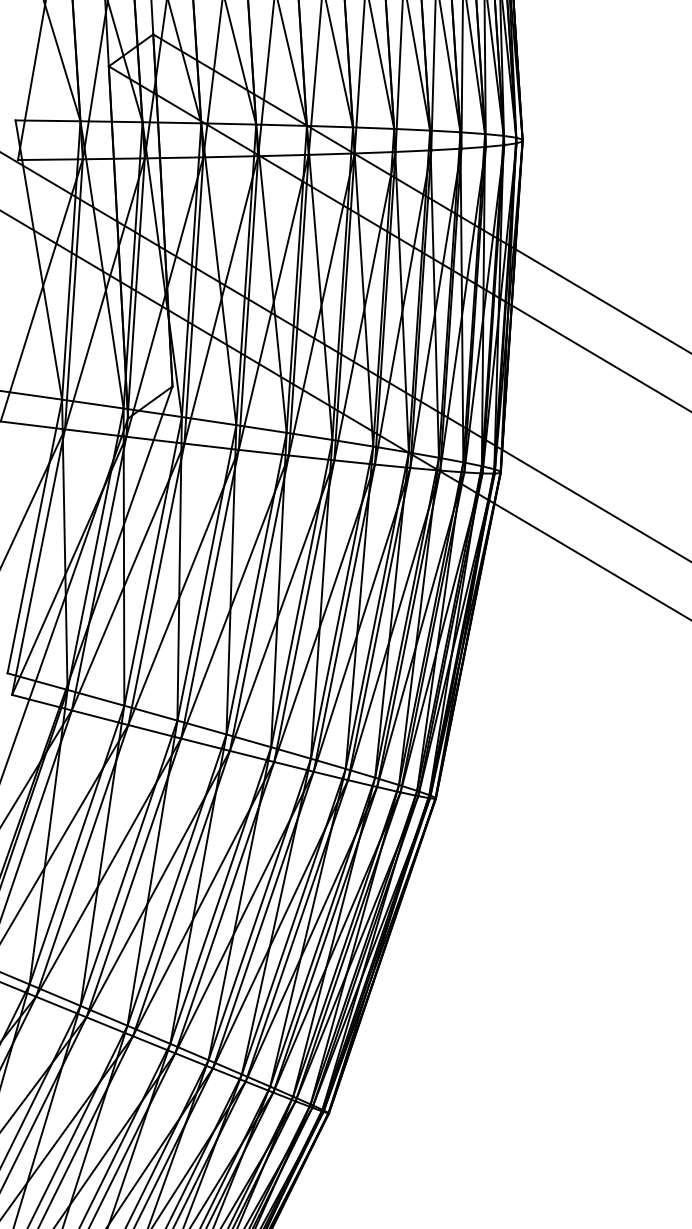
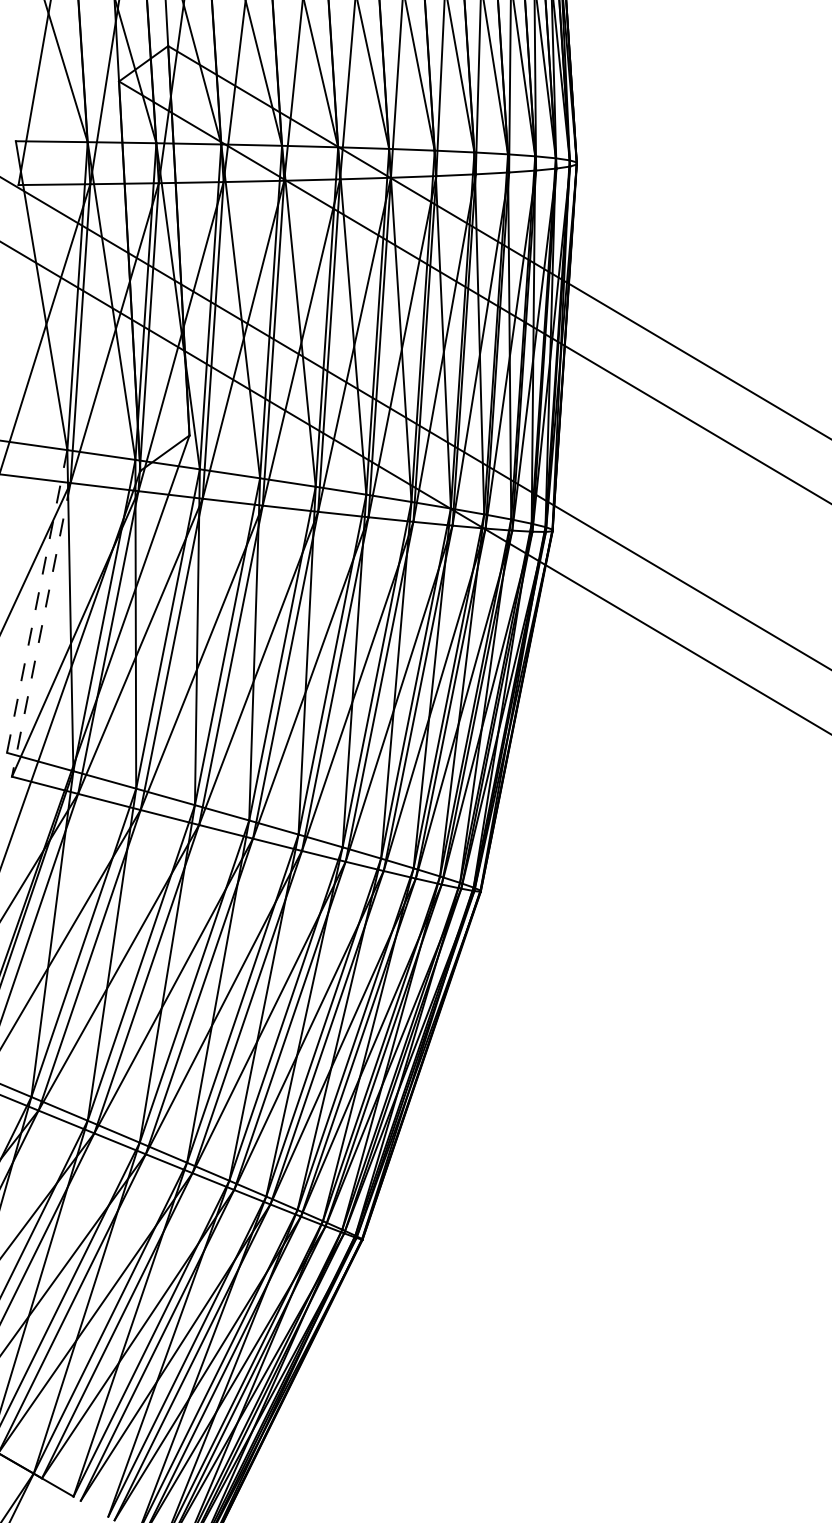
line: (35, 536) -> (37, 601), solid -> dashed
line: (38, 561) -> (41, 629), solid -> dashed

